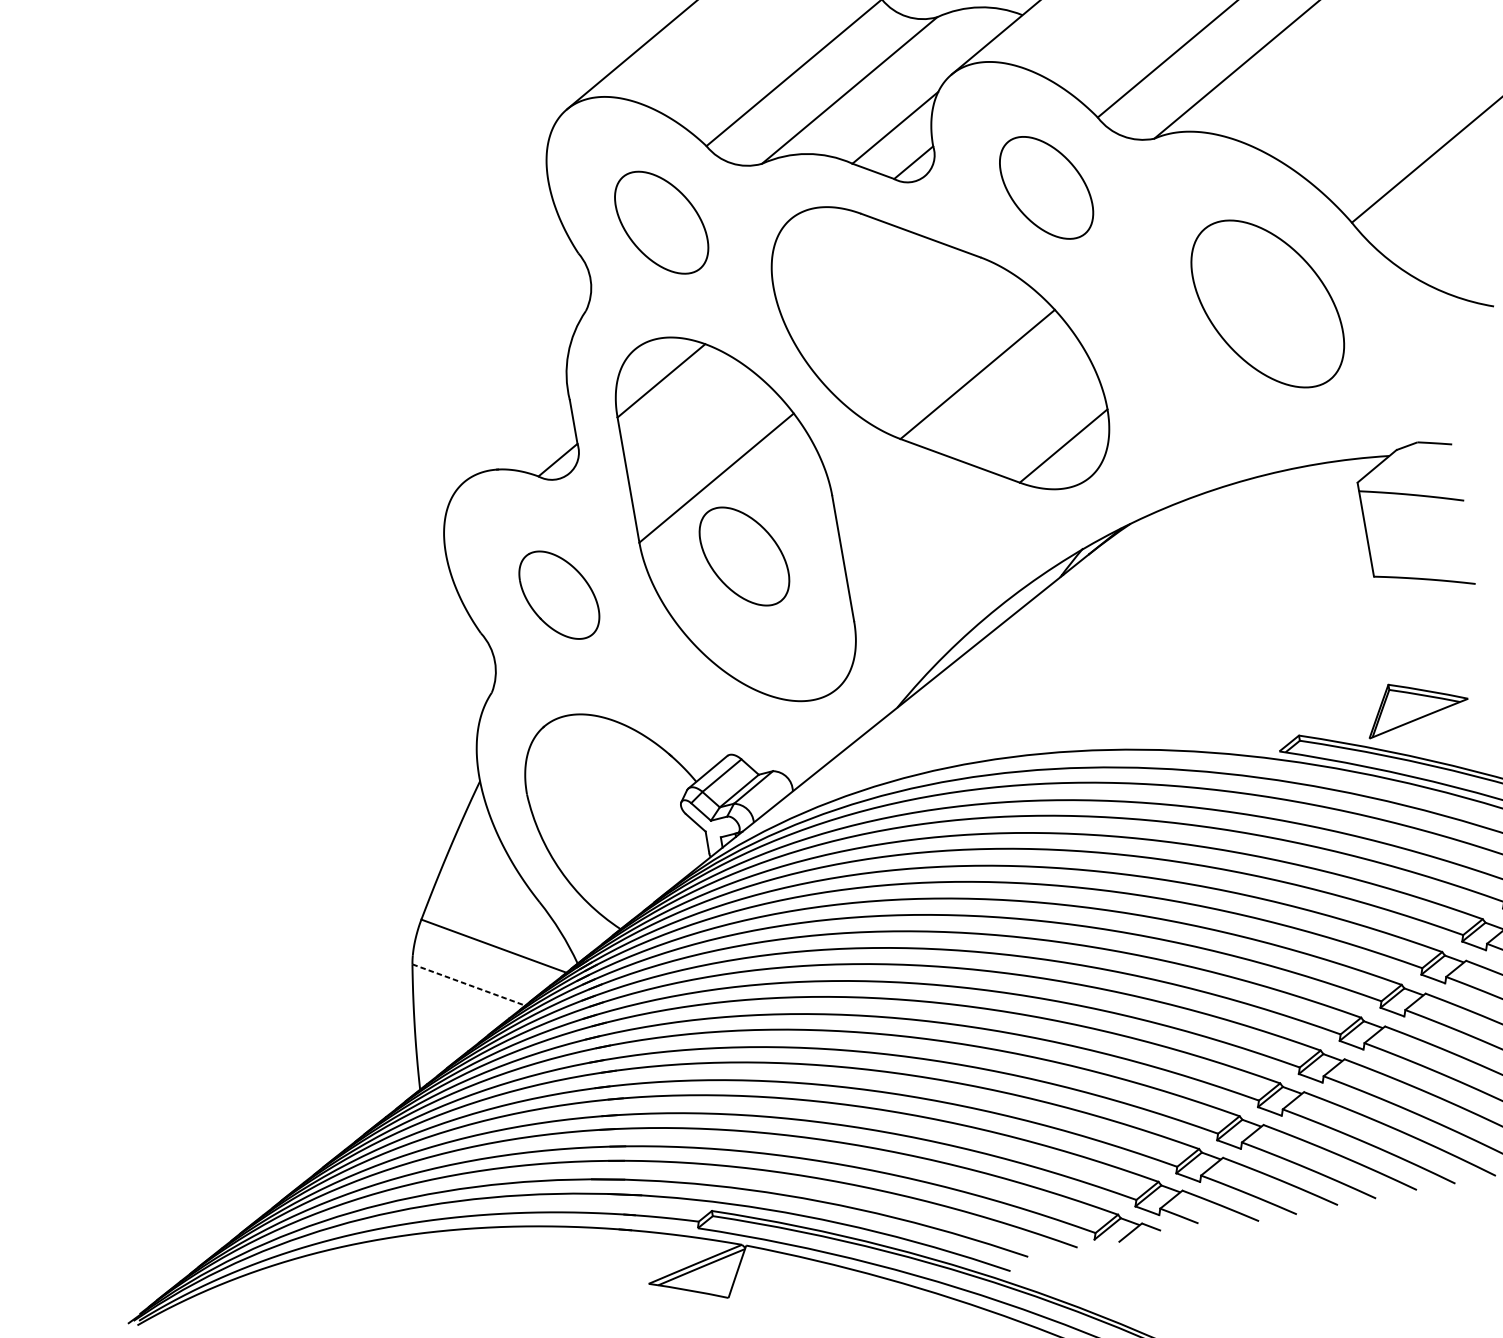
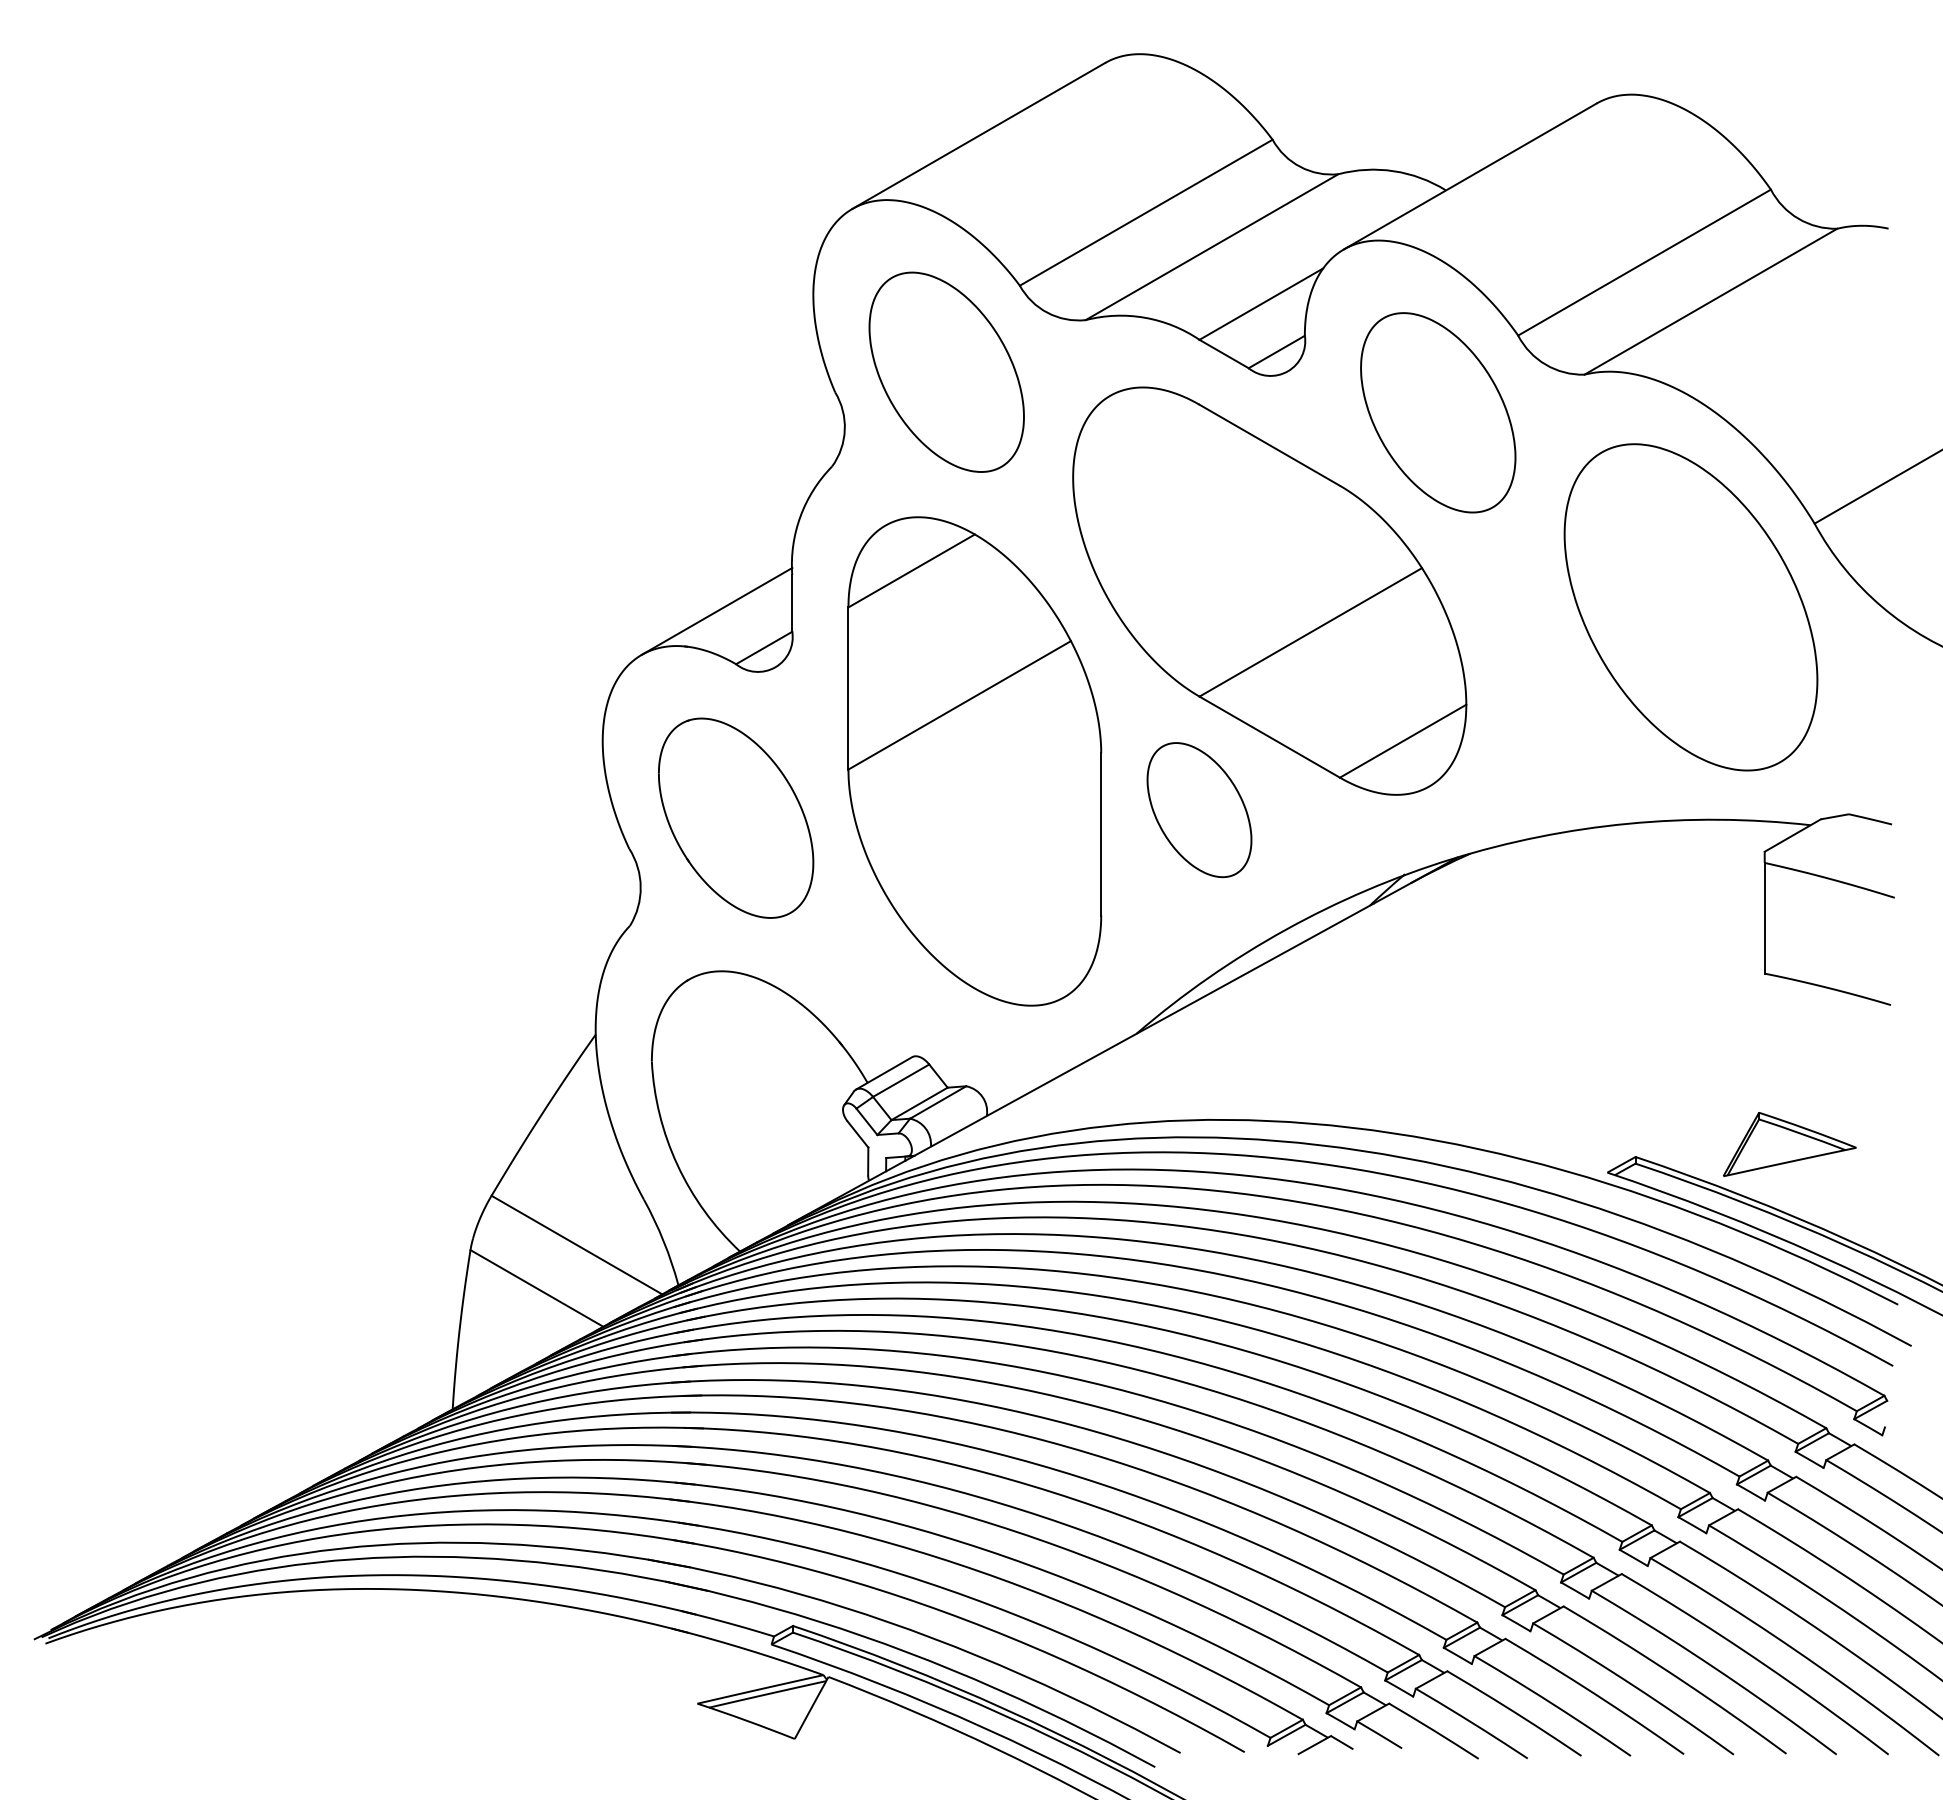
part: (1046, 187) -> (1438, 412), size x1.43
part: (661, 222) -> (946, 371), size x1.43
part: (1267, 304) -> (1690, 607), size x1.43
line: (516, 437) -> (716, 610), added
part: (744, 556) -> (1199, 810), moved
part: (559, 594) -> (736, 817), size x1.67
line: (468, 985) -> (536, 1288), dashed -> solid

